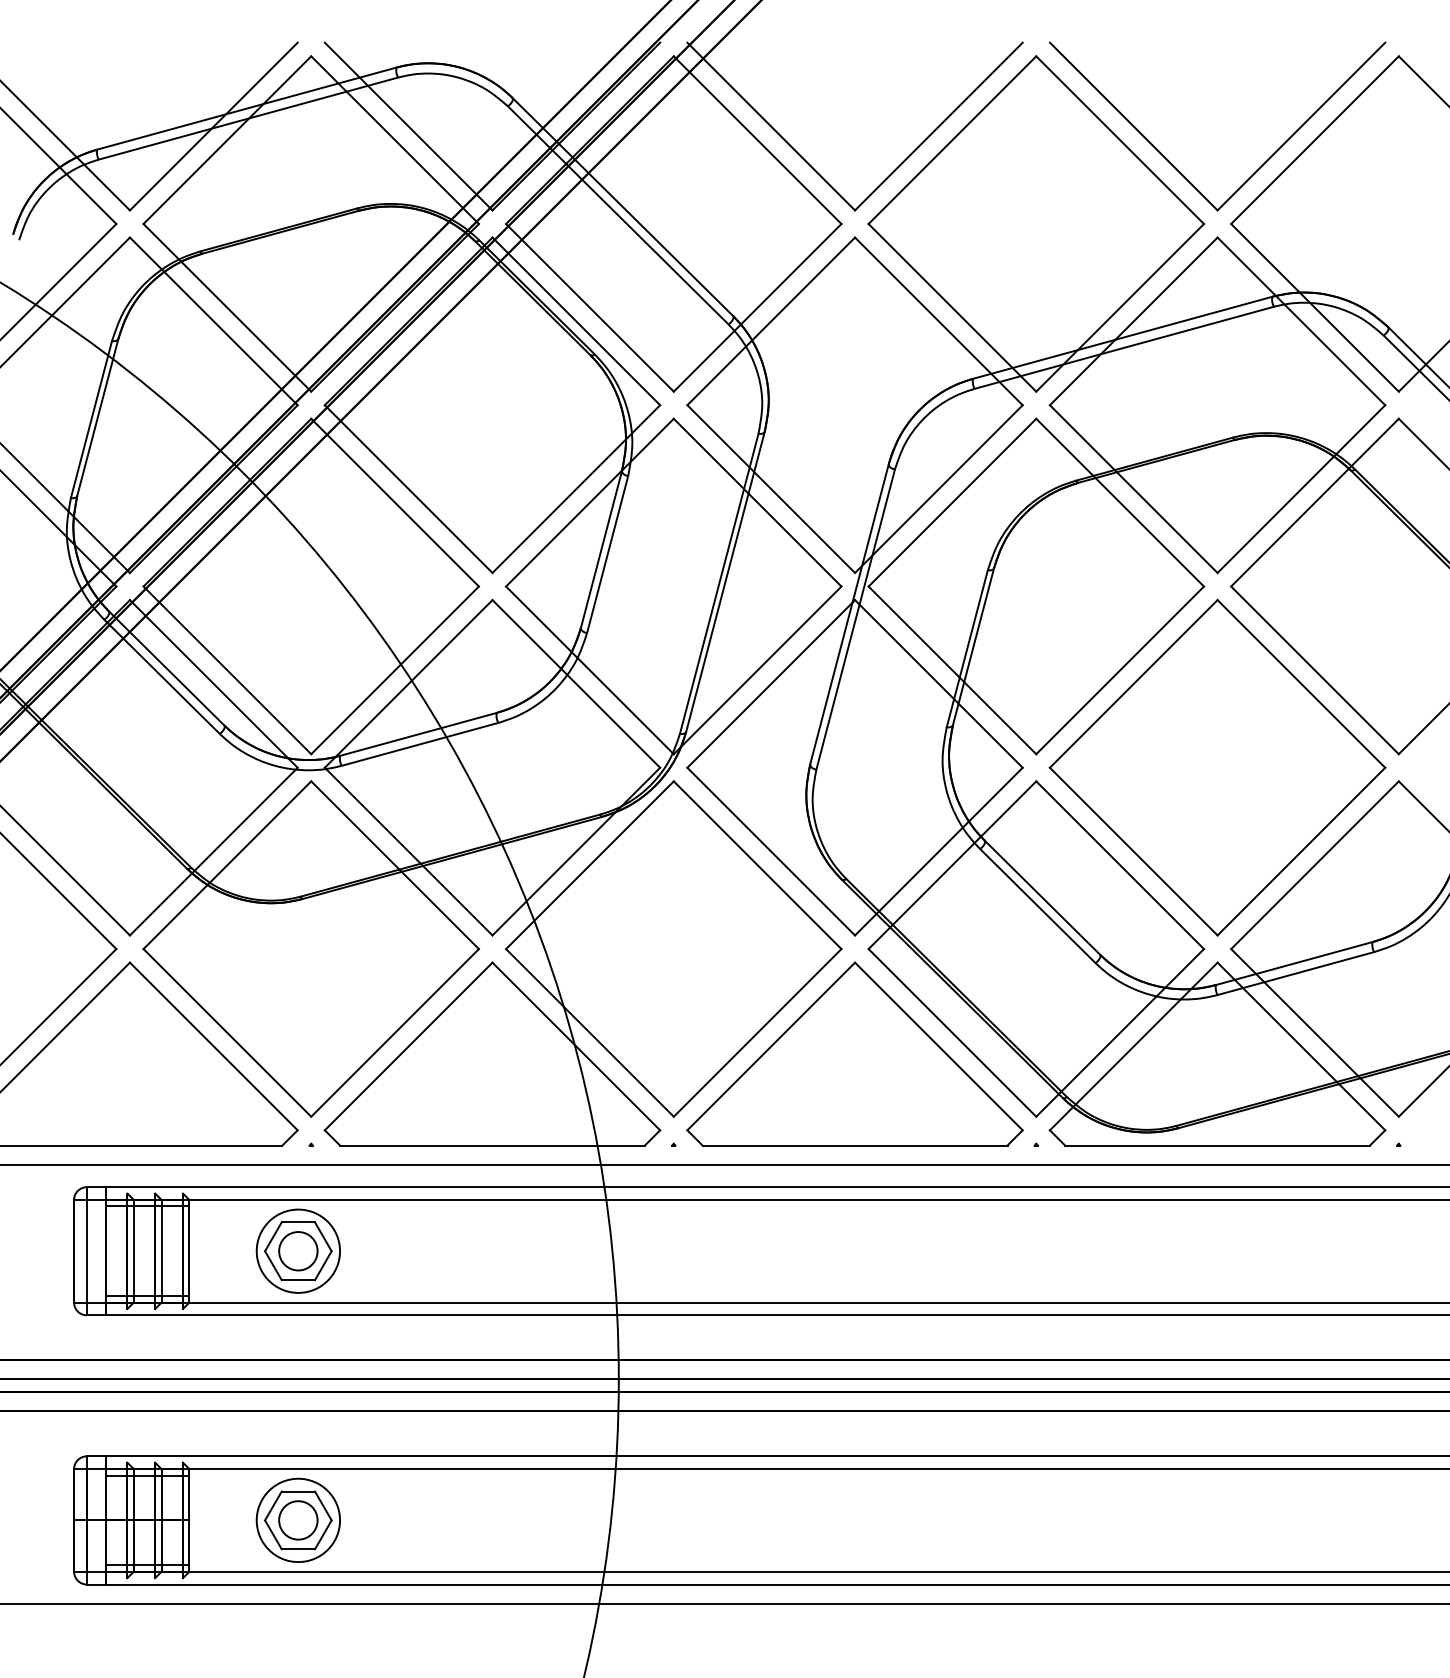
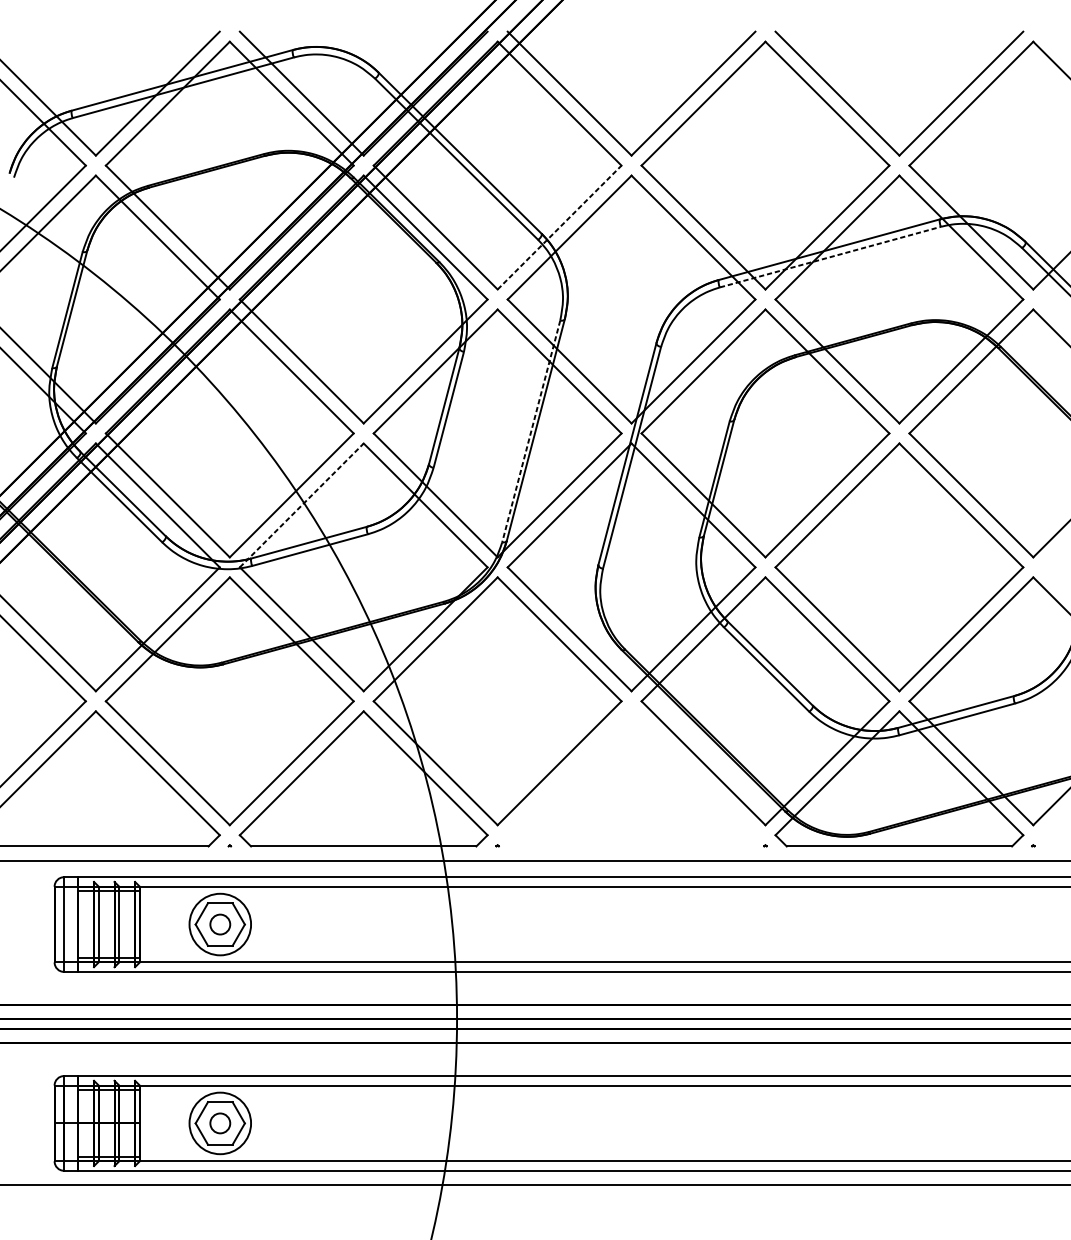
line: (757, 307) -> (559, 227), solid -> dashed
line: (1124, 347) -> (830, 256), solid -> dashed
line: (719, 584) -> (531, 431), solid -> dashed
line: (408, 683) -> (301, 505), solid -> dashed
part: (854, 1053) -> (631, 778), removed
circle: (298, 1251) -> (220, 924), size x0.7
circle: (298, 1520) -> (220, 1123), size x0.7

